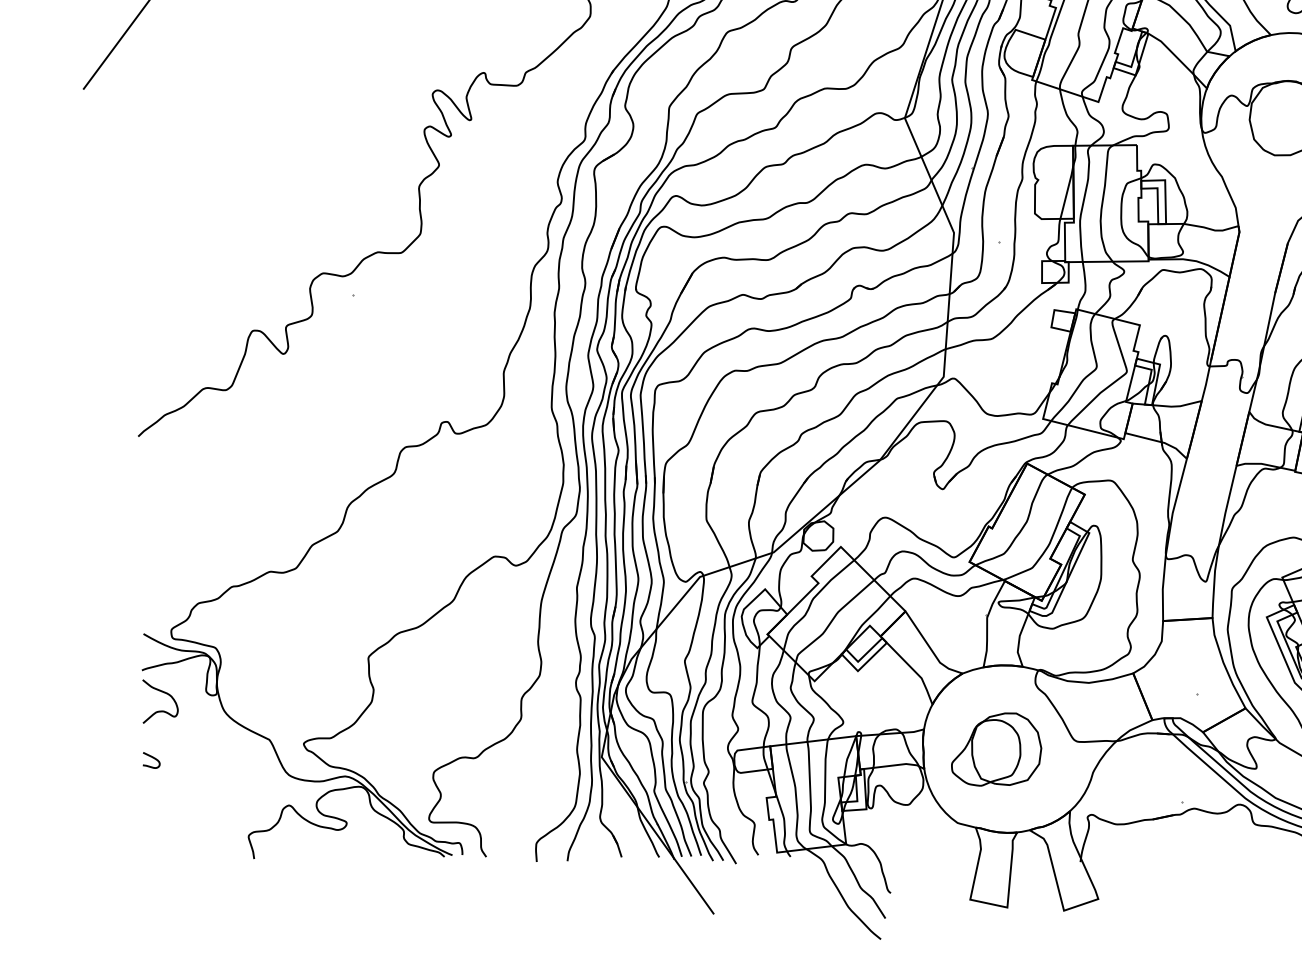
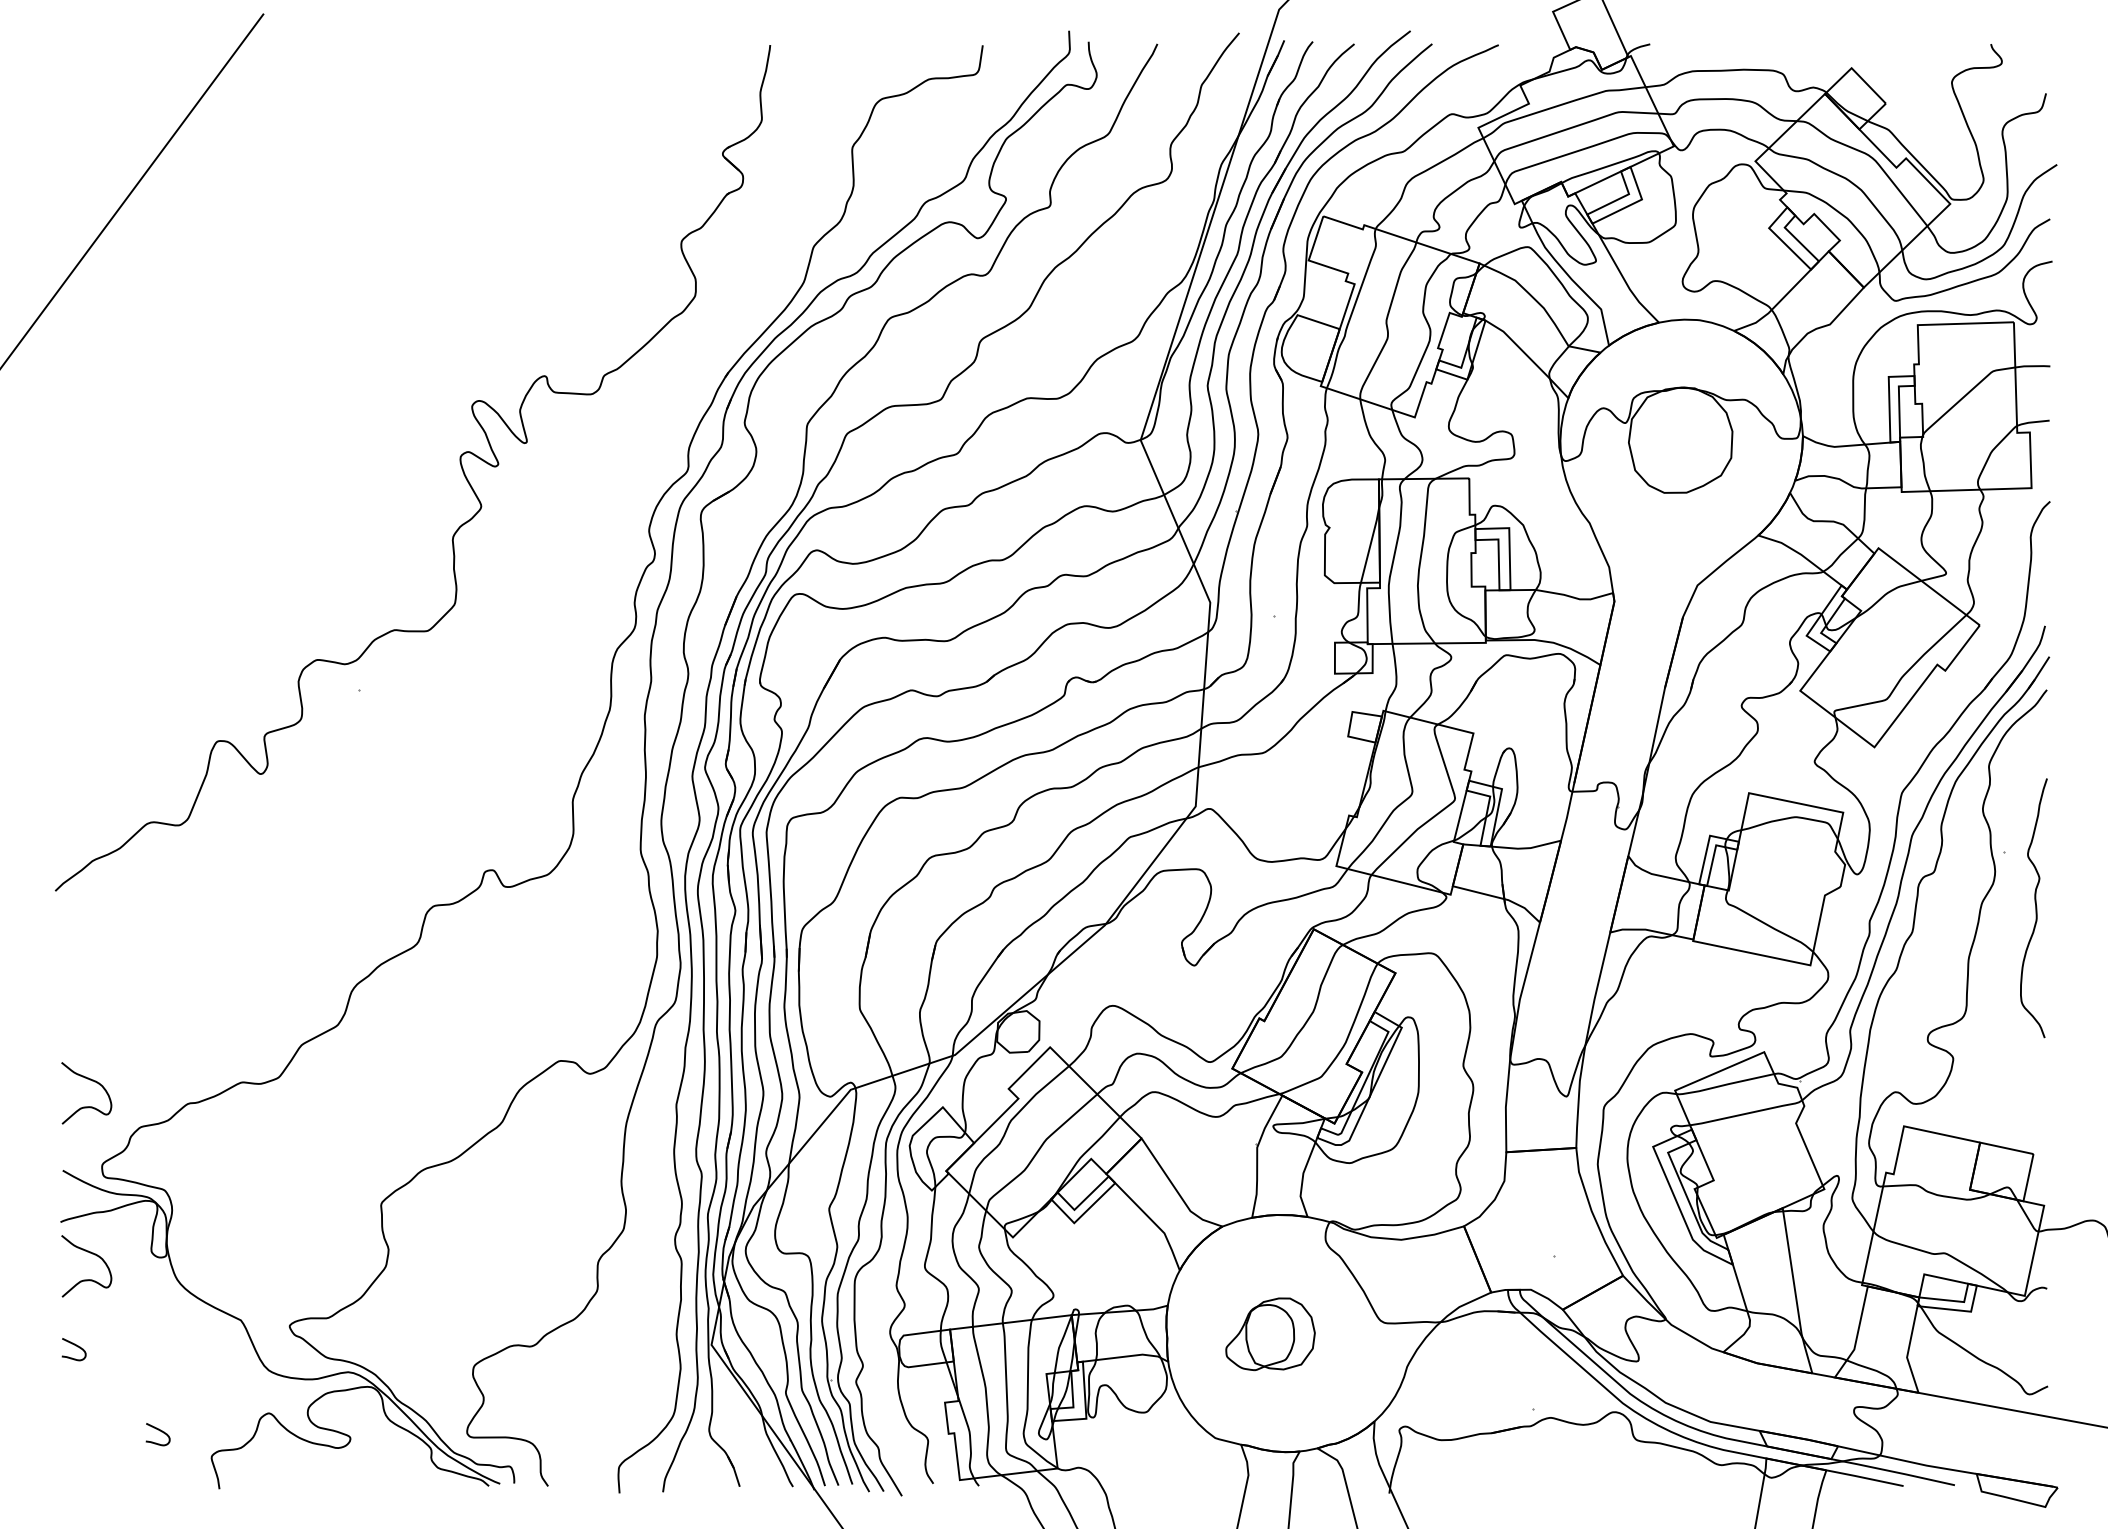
curve: (160, 588) -> (86, 1106), added
part: (996, 749) -> (1270, 1334), size x0.7
curve: (211, 817) -> (158, 1430), added

